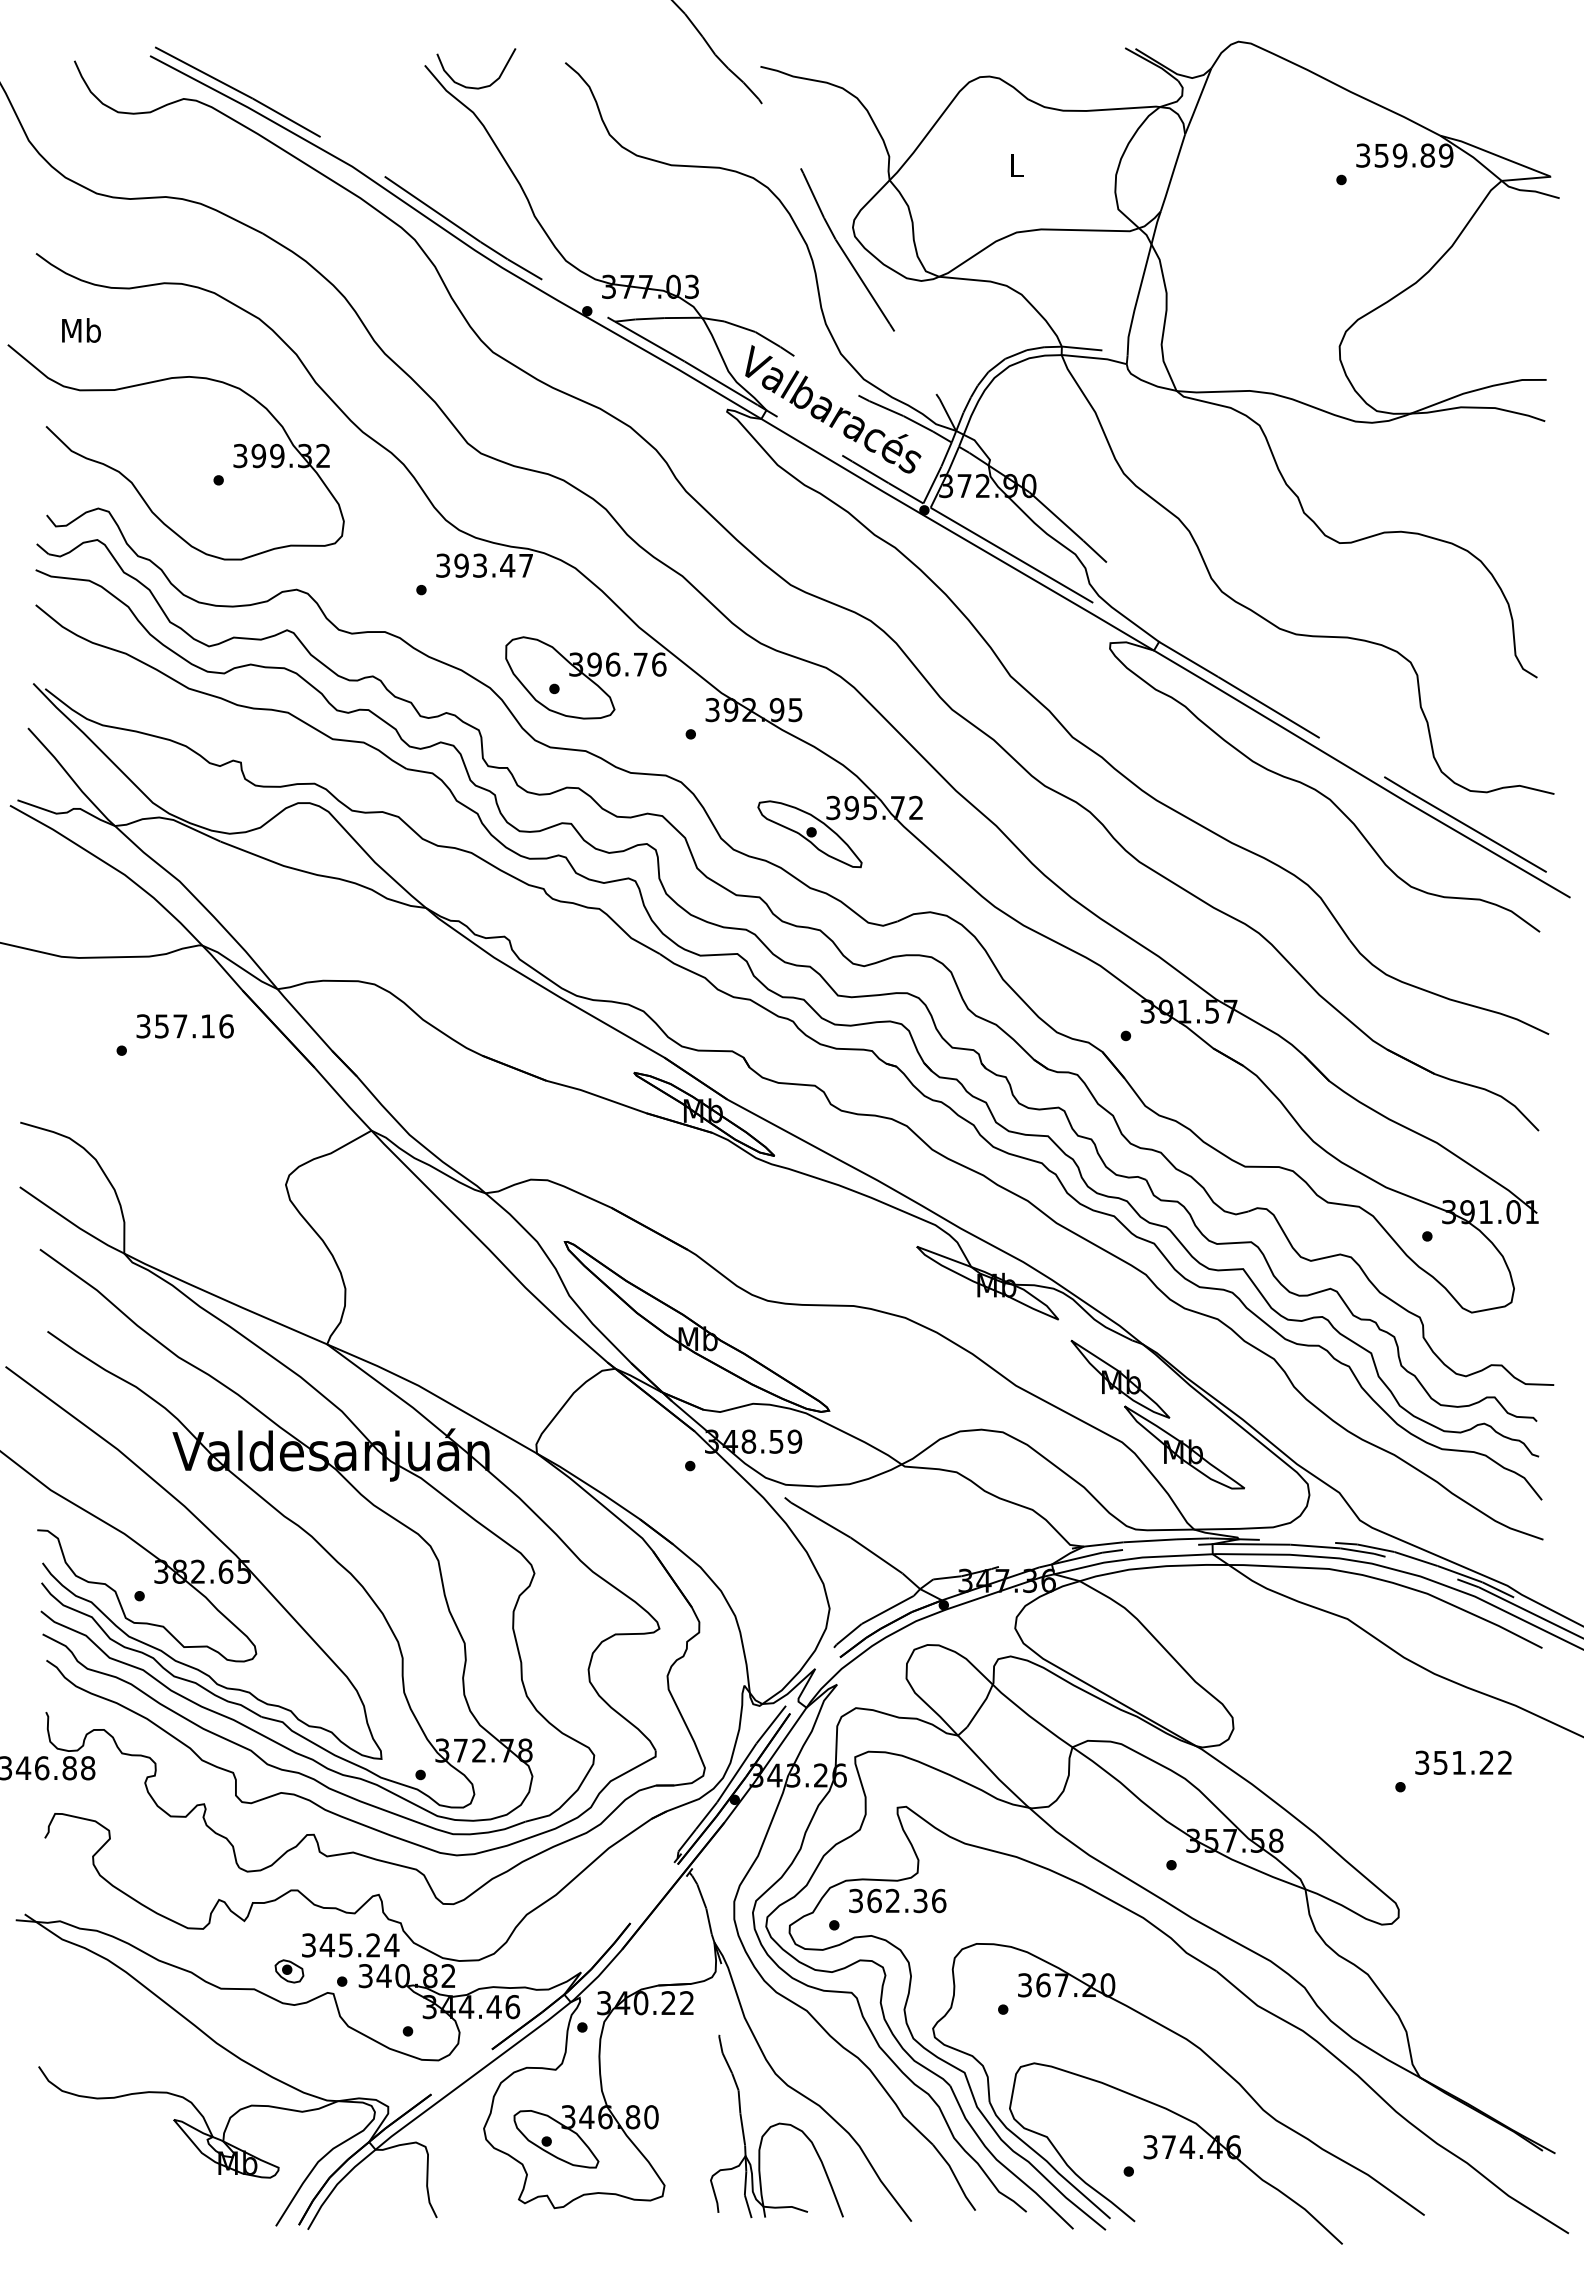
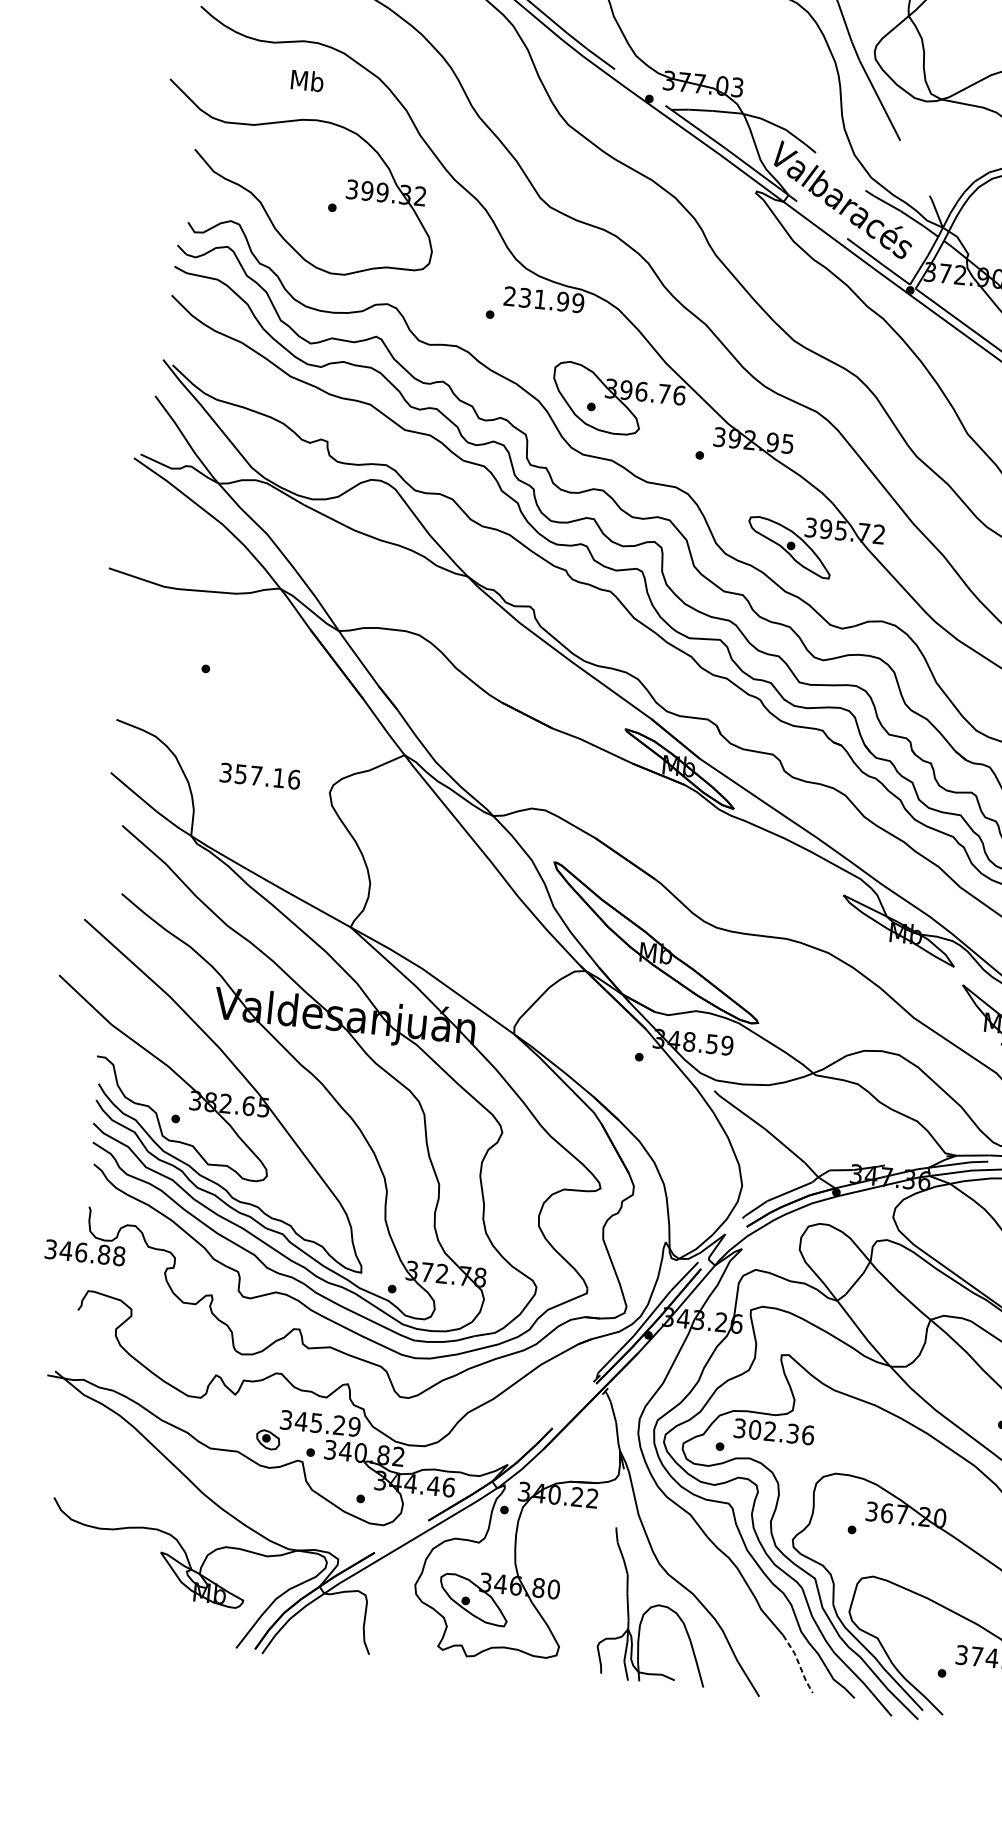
text: (81, 330) -> (307, 80), moved
text: (484, 565) -> (543, 299), 393.47 -> 231.99
text: (184, 1026) -> (259, 776), moved
text: (874, 1900) -> (755, 1429), 362.36 -> 302.36
text: (391, 1945) -> (354, 1426), 345.24 -> 345.29
line: (955, 2176) -> (799, 1663), solid -> dashed

